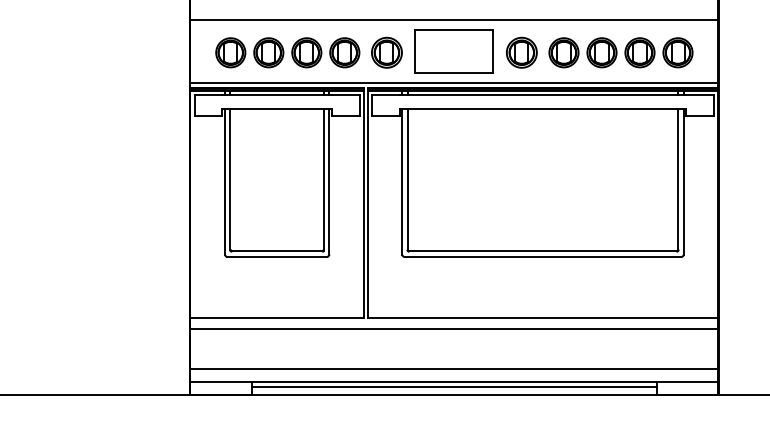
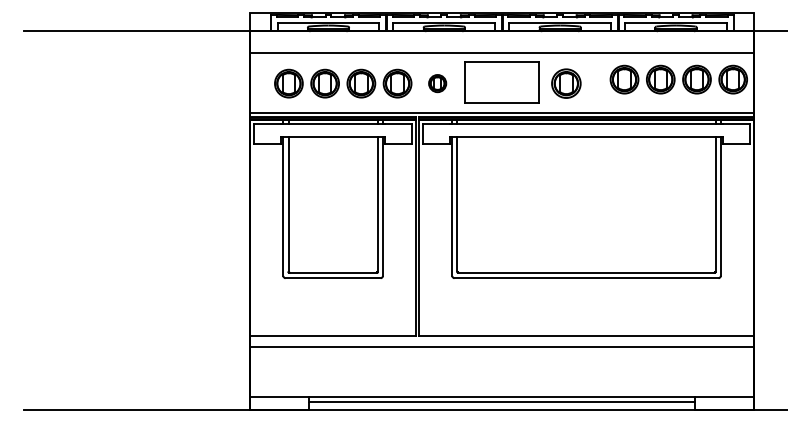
part: (386, 52) -> (437, 83), size x0.6
part: (620, 52) -> (678, 79), moved
line: (453, 369) -> (501, 385), removed

